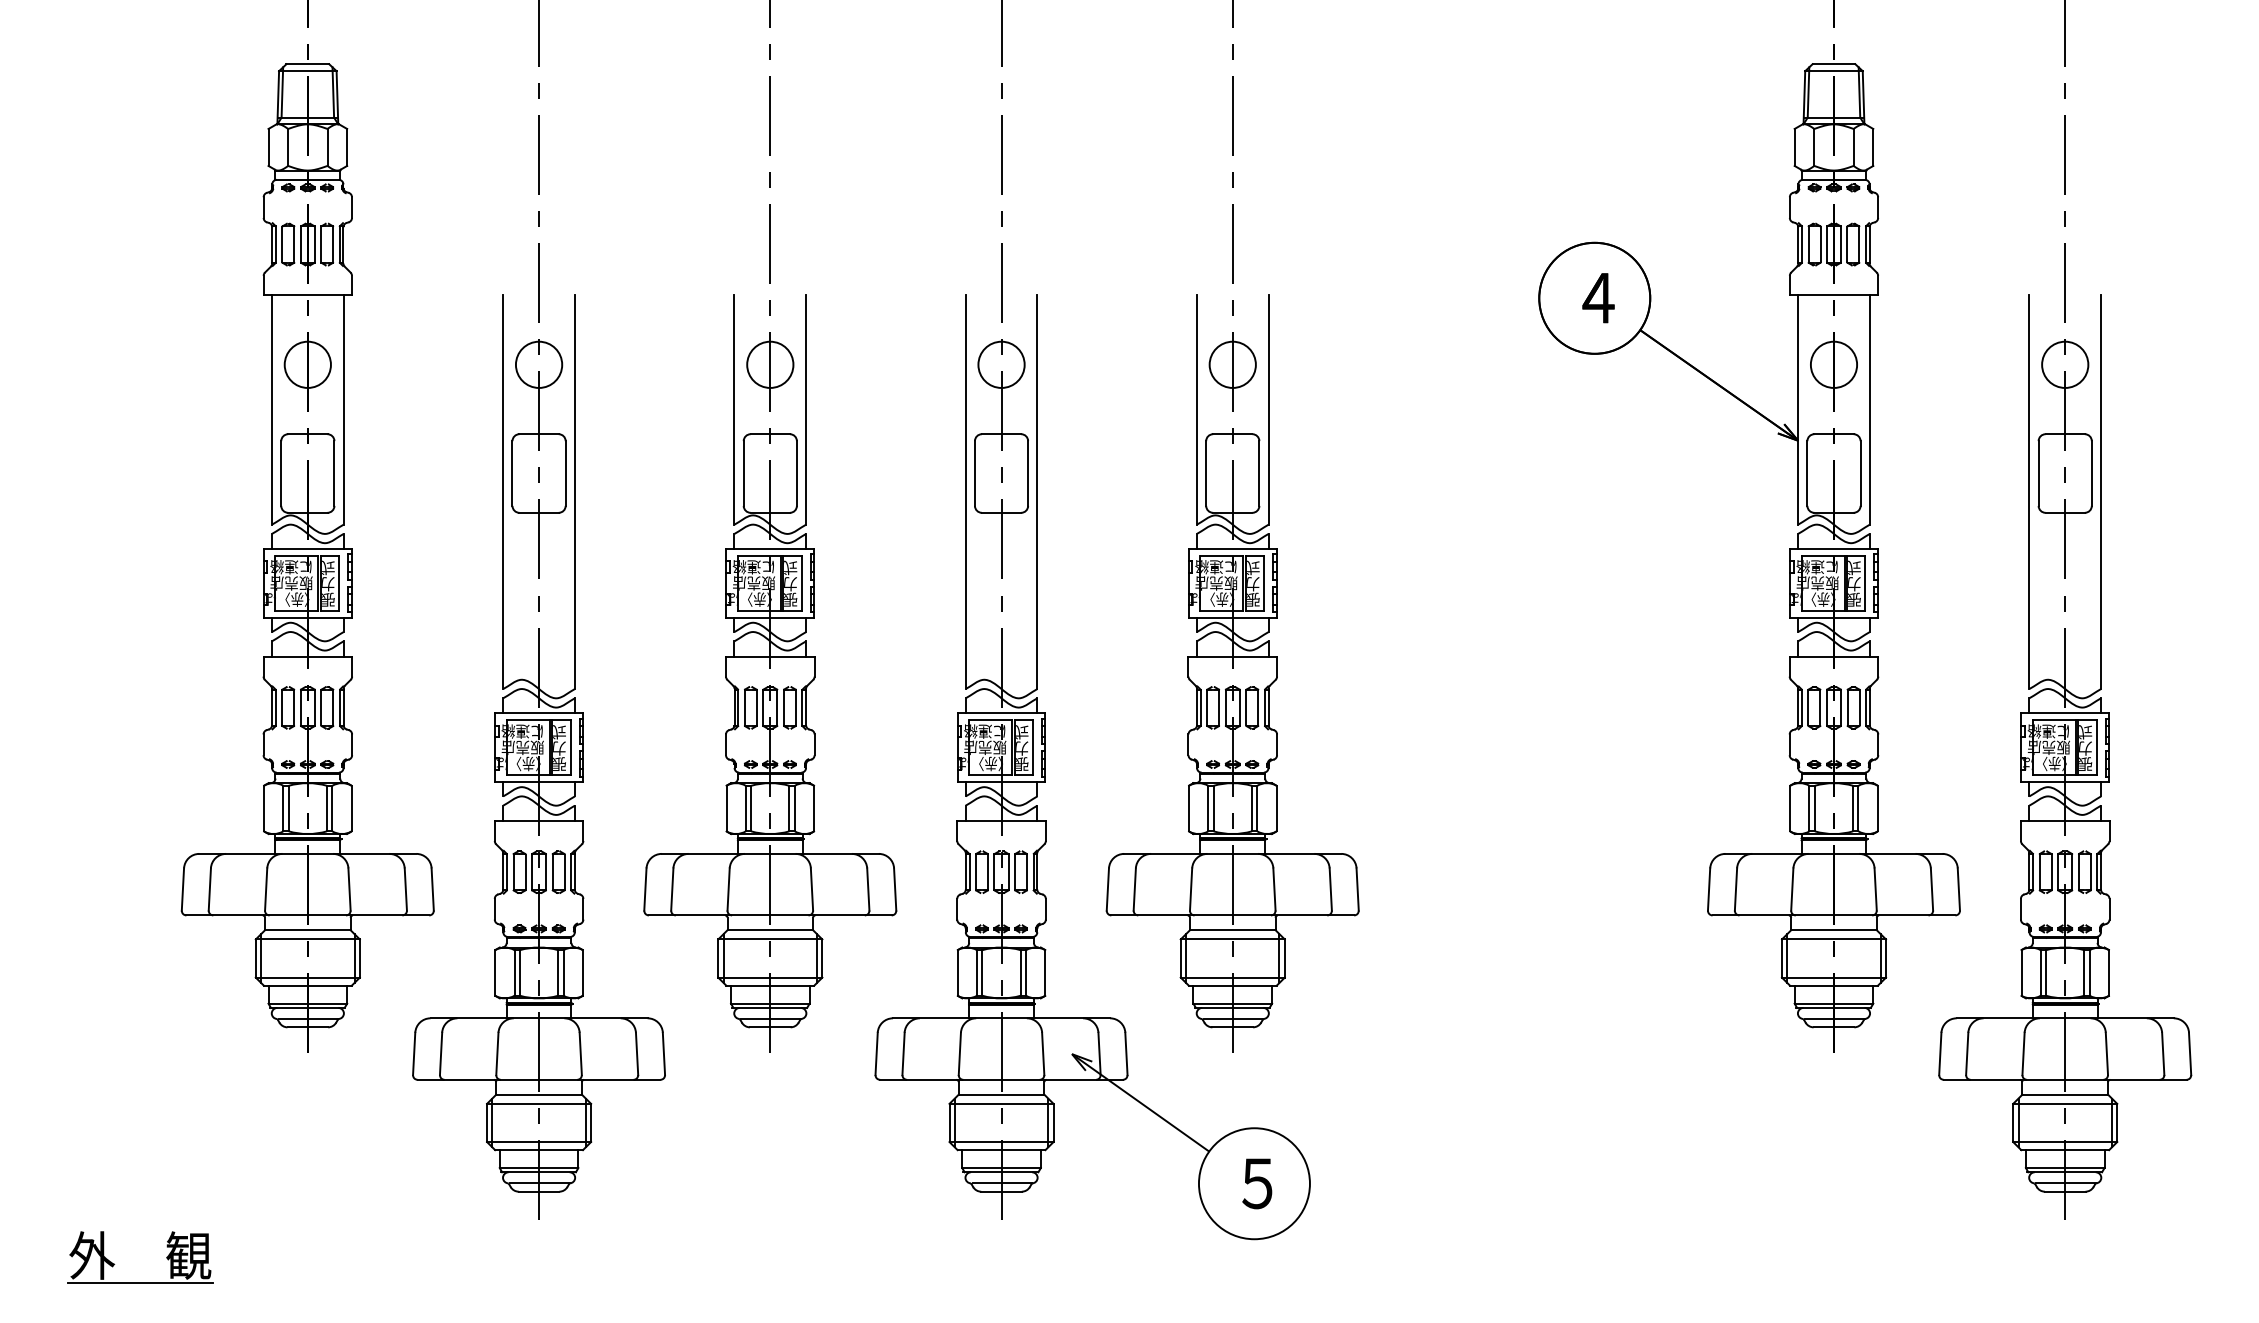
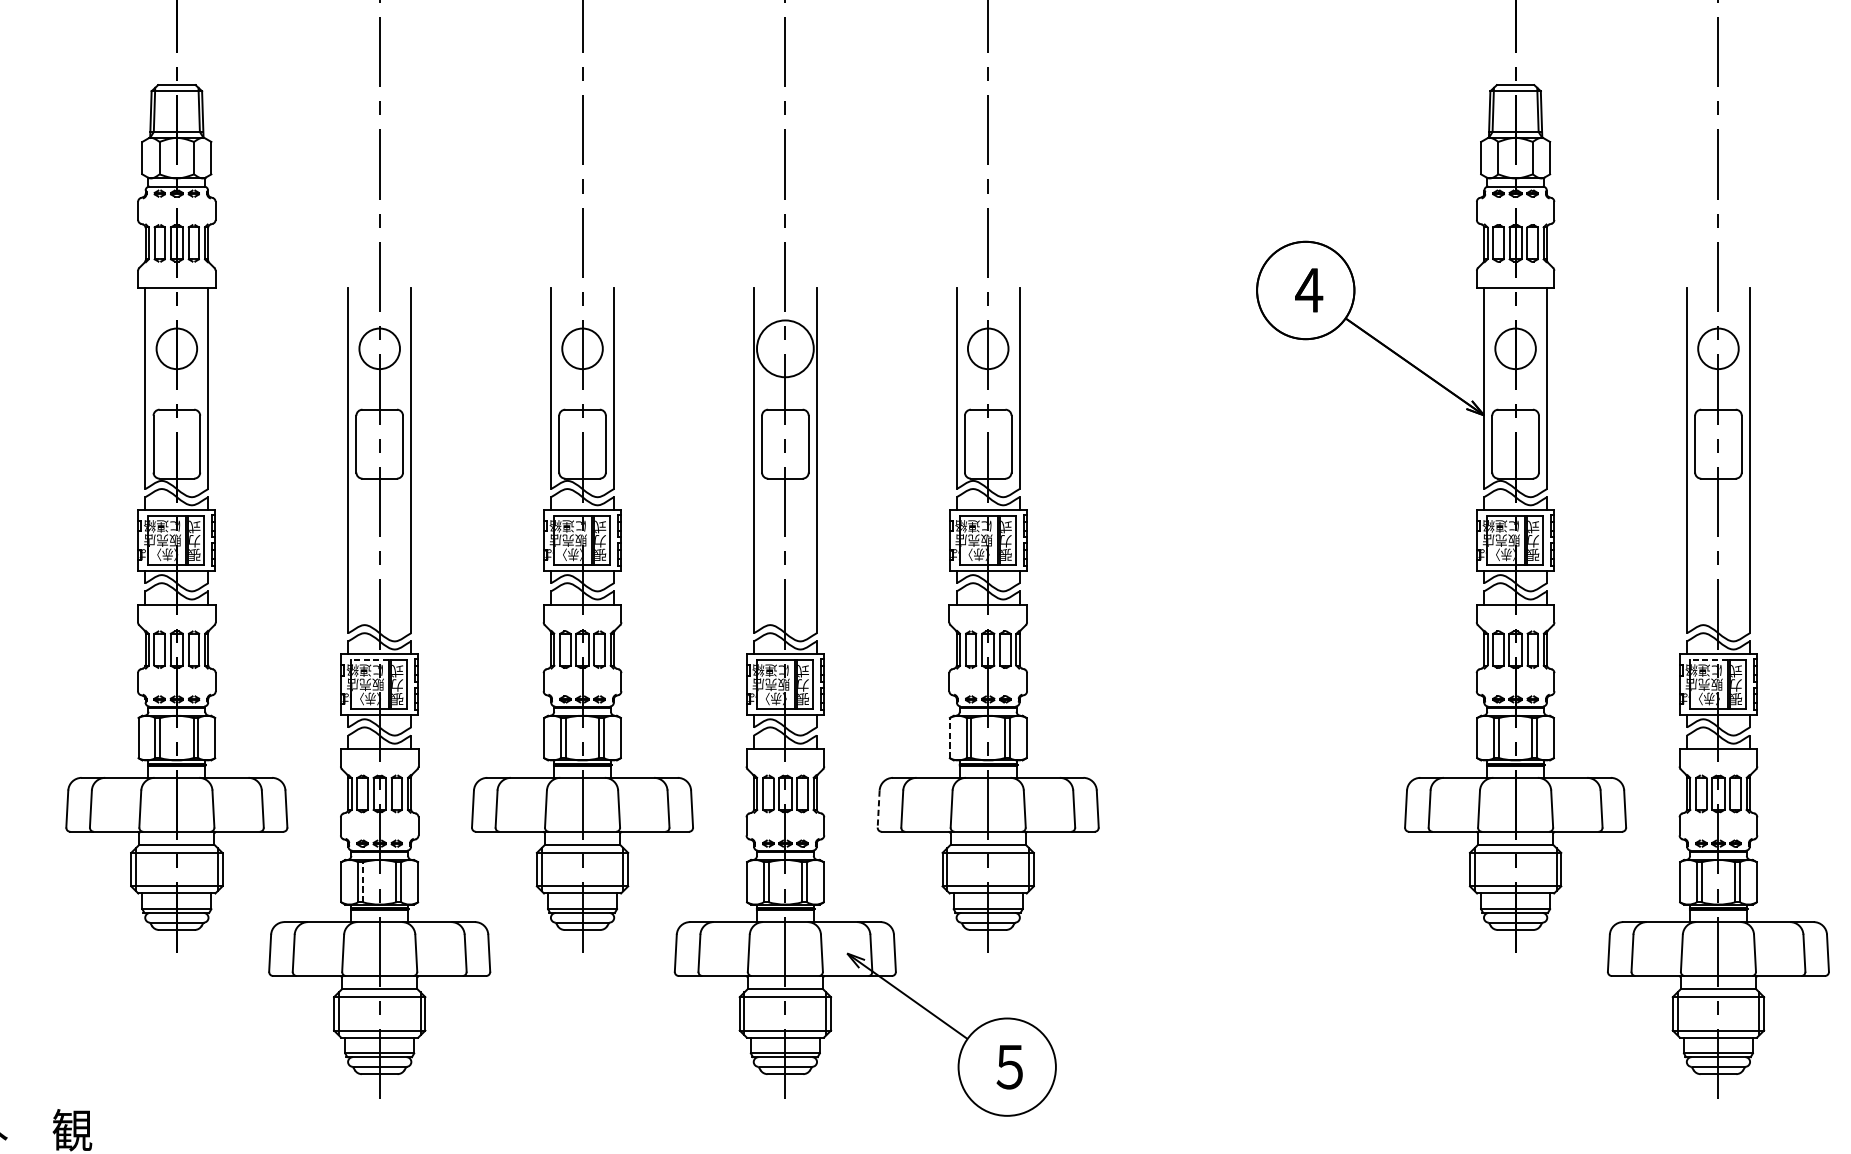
circle: (1001, 364) -> (785, 348), size x1.4
line: (527, 719) -> (369, 659), solid -> dashed
line: (2054, 719) -> (1709, 659), solid -> dashed
line: (1189, 808) -> (950, 738), solid -> dashed
line: (1107, 889) -> (878, 809), solid -> dashed
line: (519, 972) -> (362, 881), solid -> dashed

